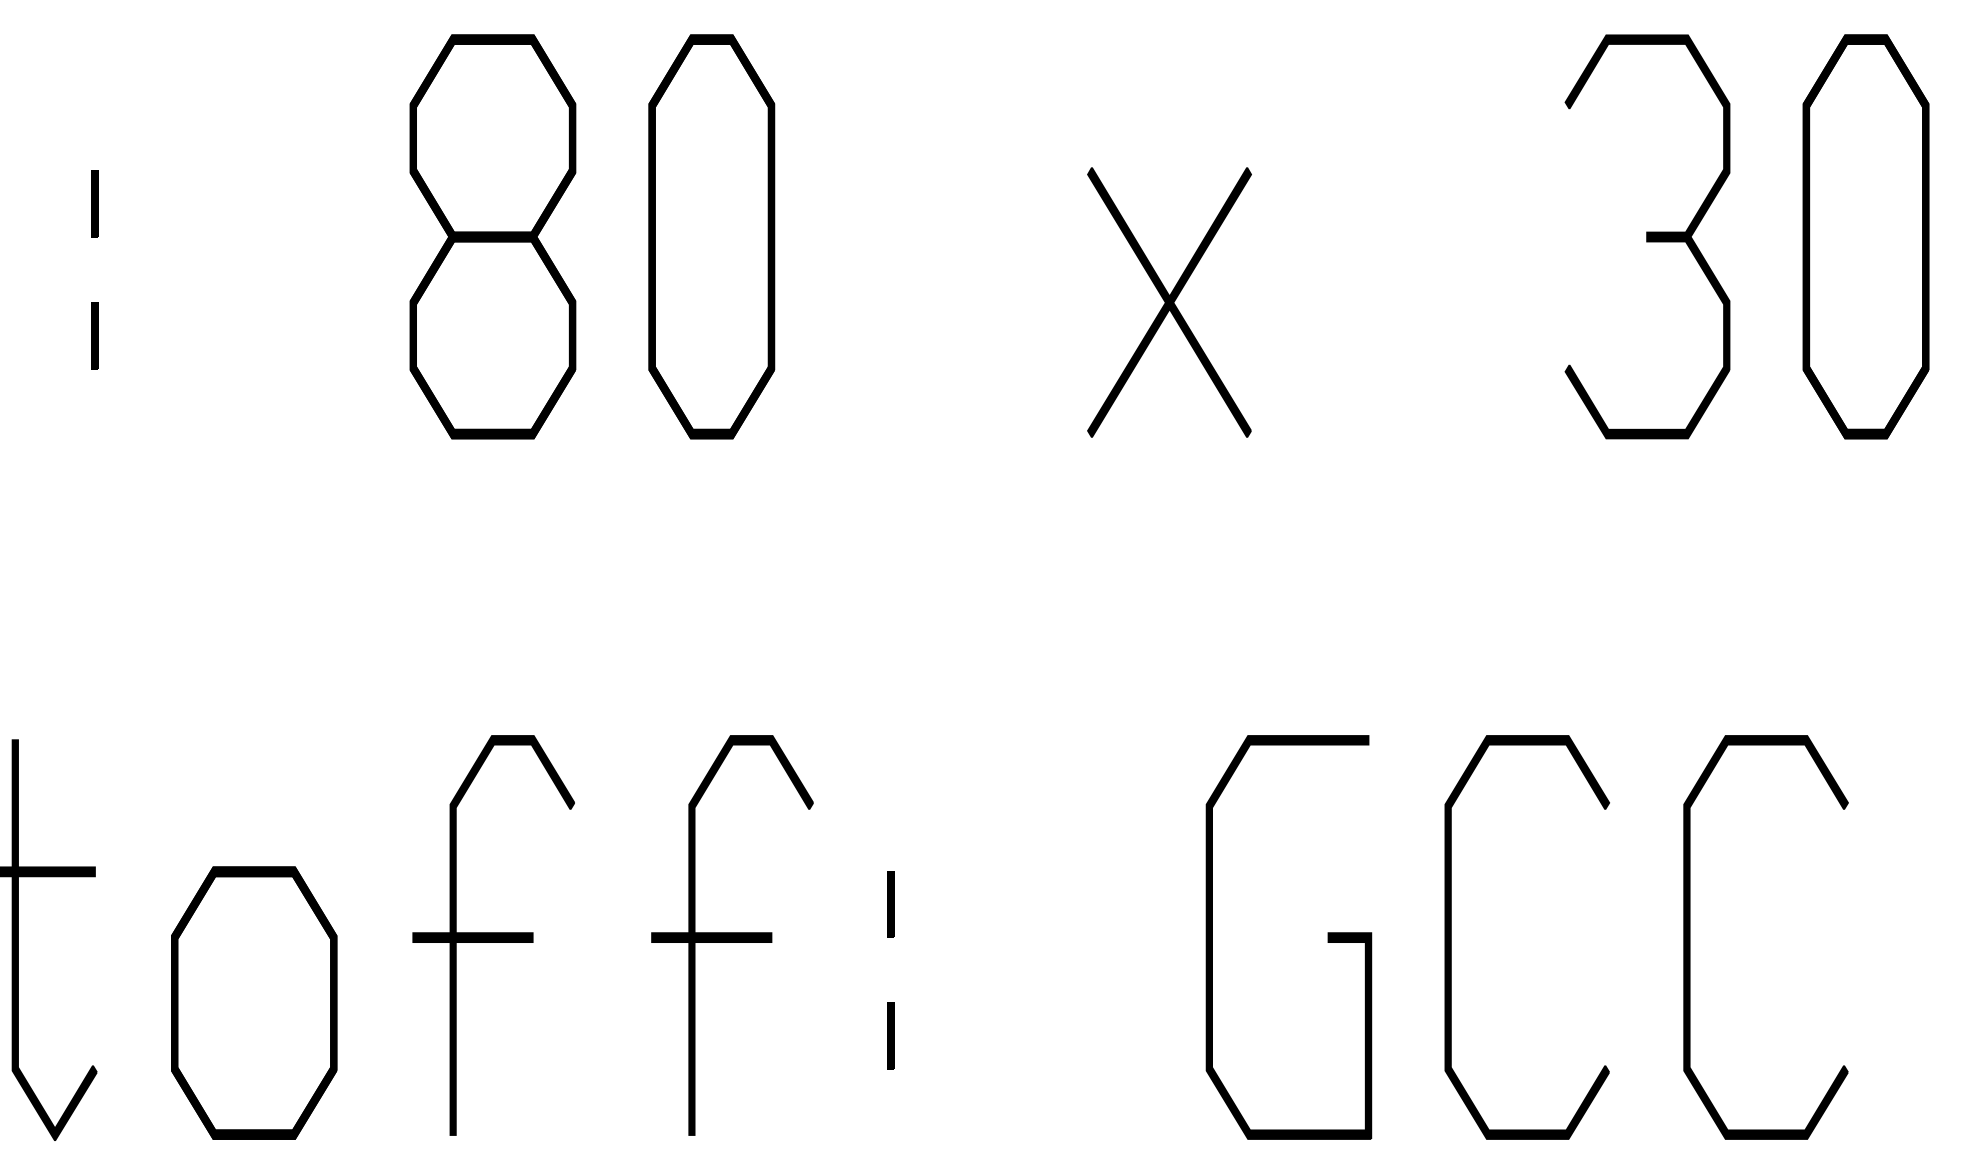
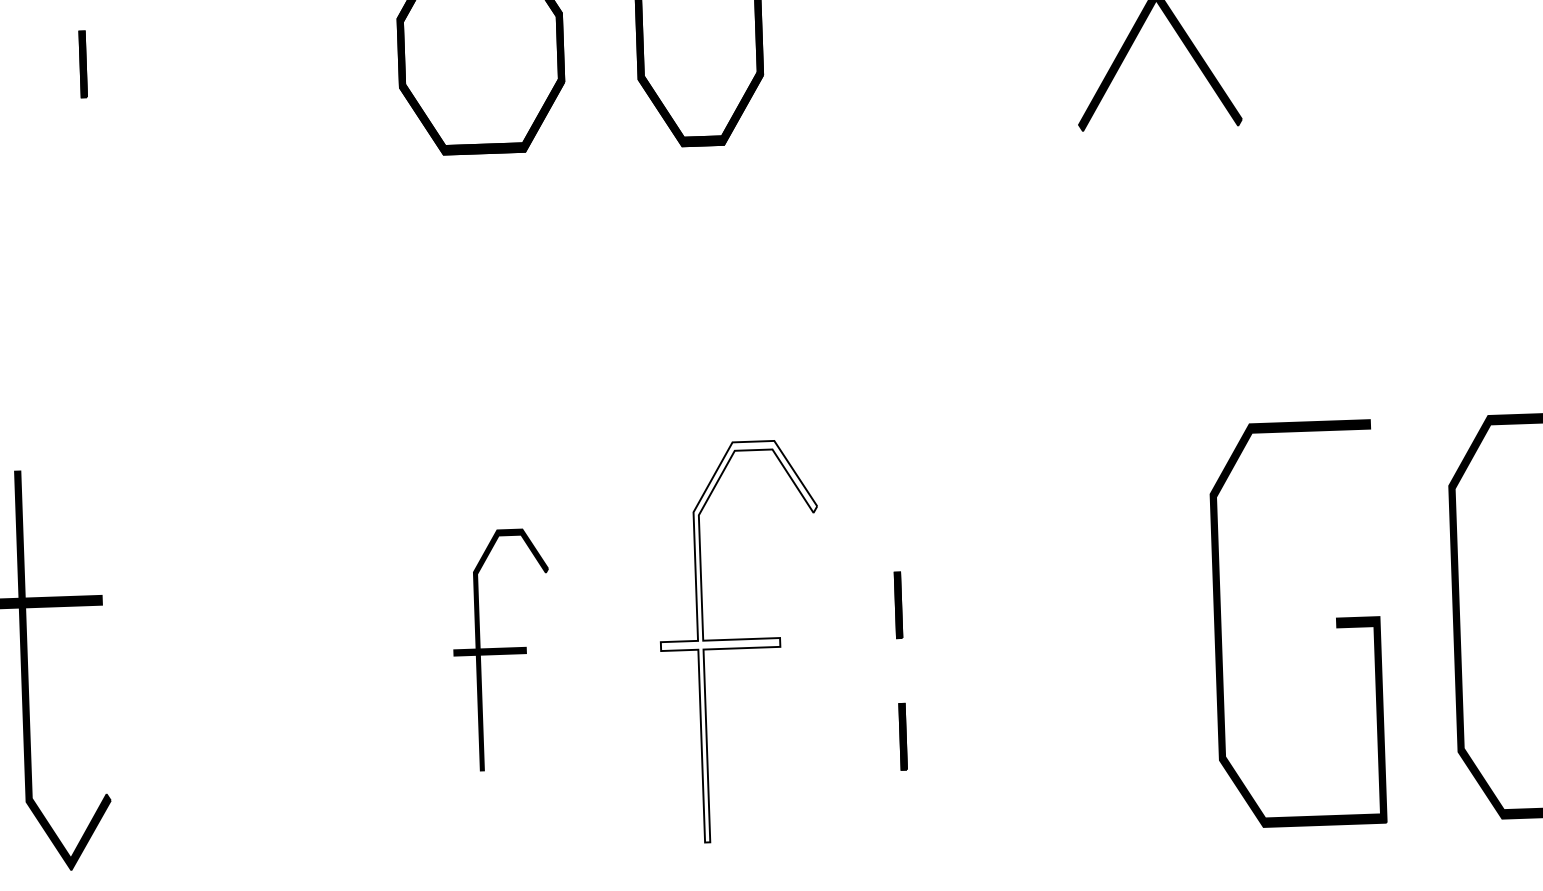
part: (493, 935) -> (502, 650), size x0.6
fill: (732, 935) -> (741, 641), removed
part: (254, 1002) -> (265, 725), removed

